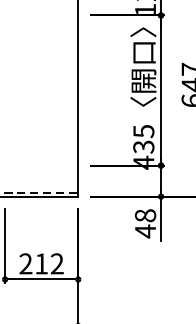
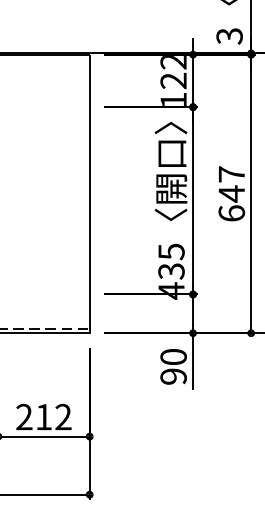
text: (145, 224) -> (173, 367), 48 -> 90

